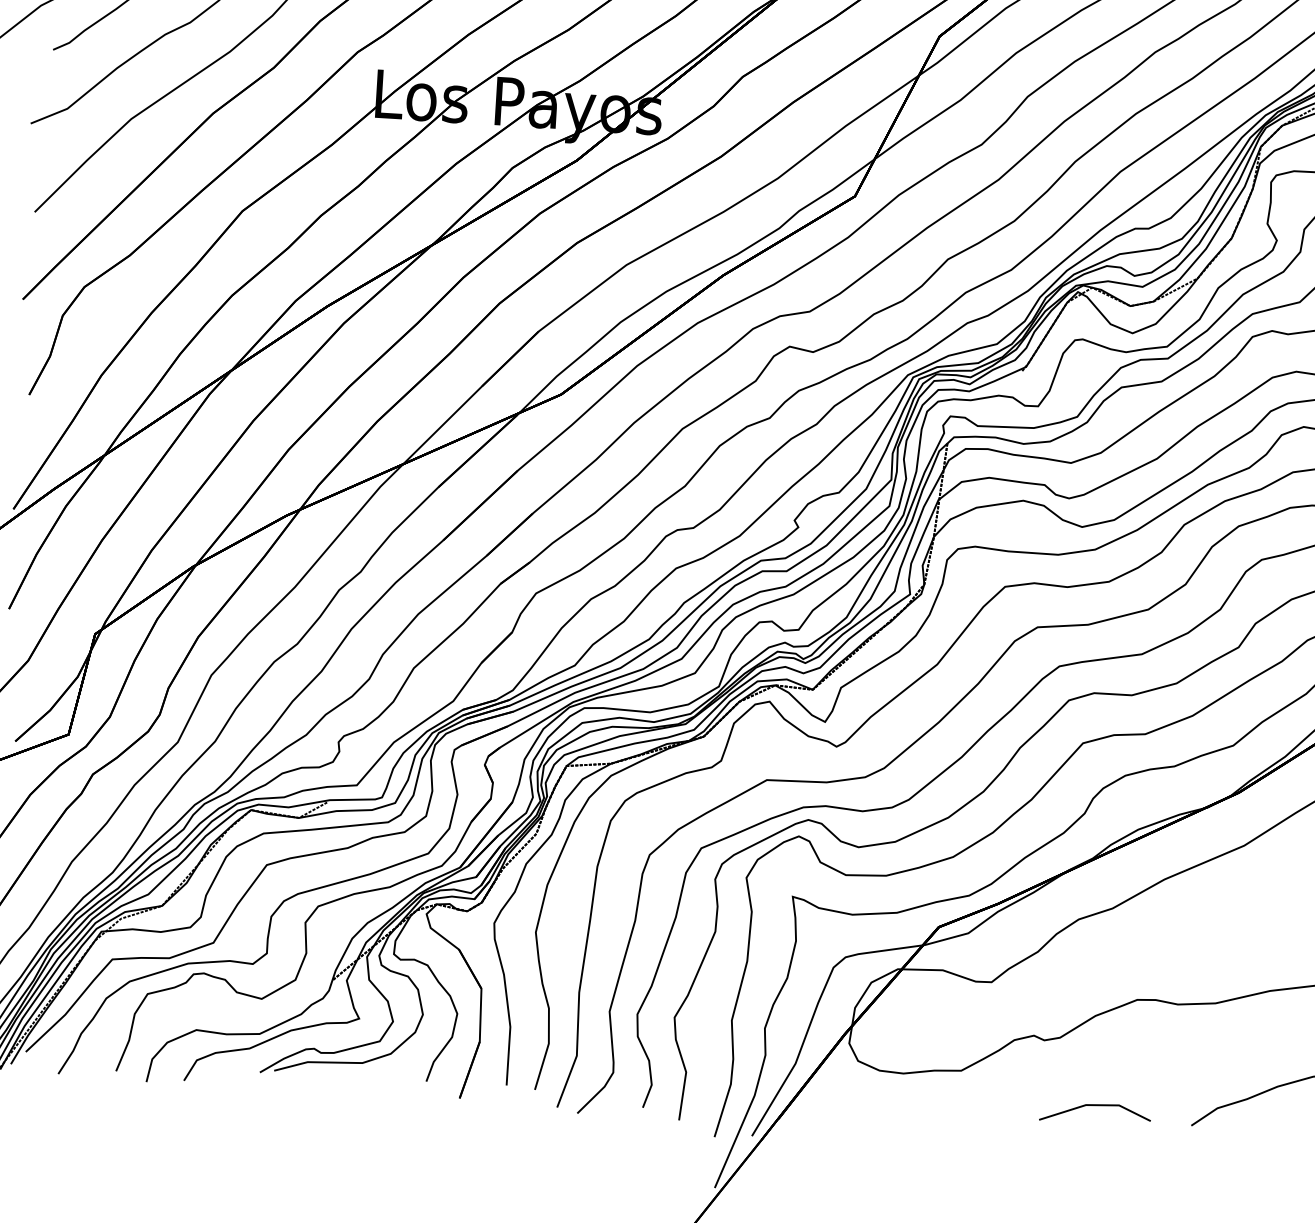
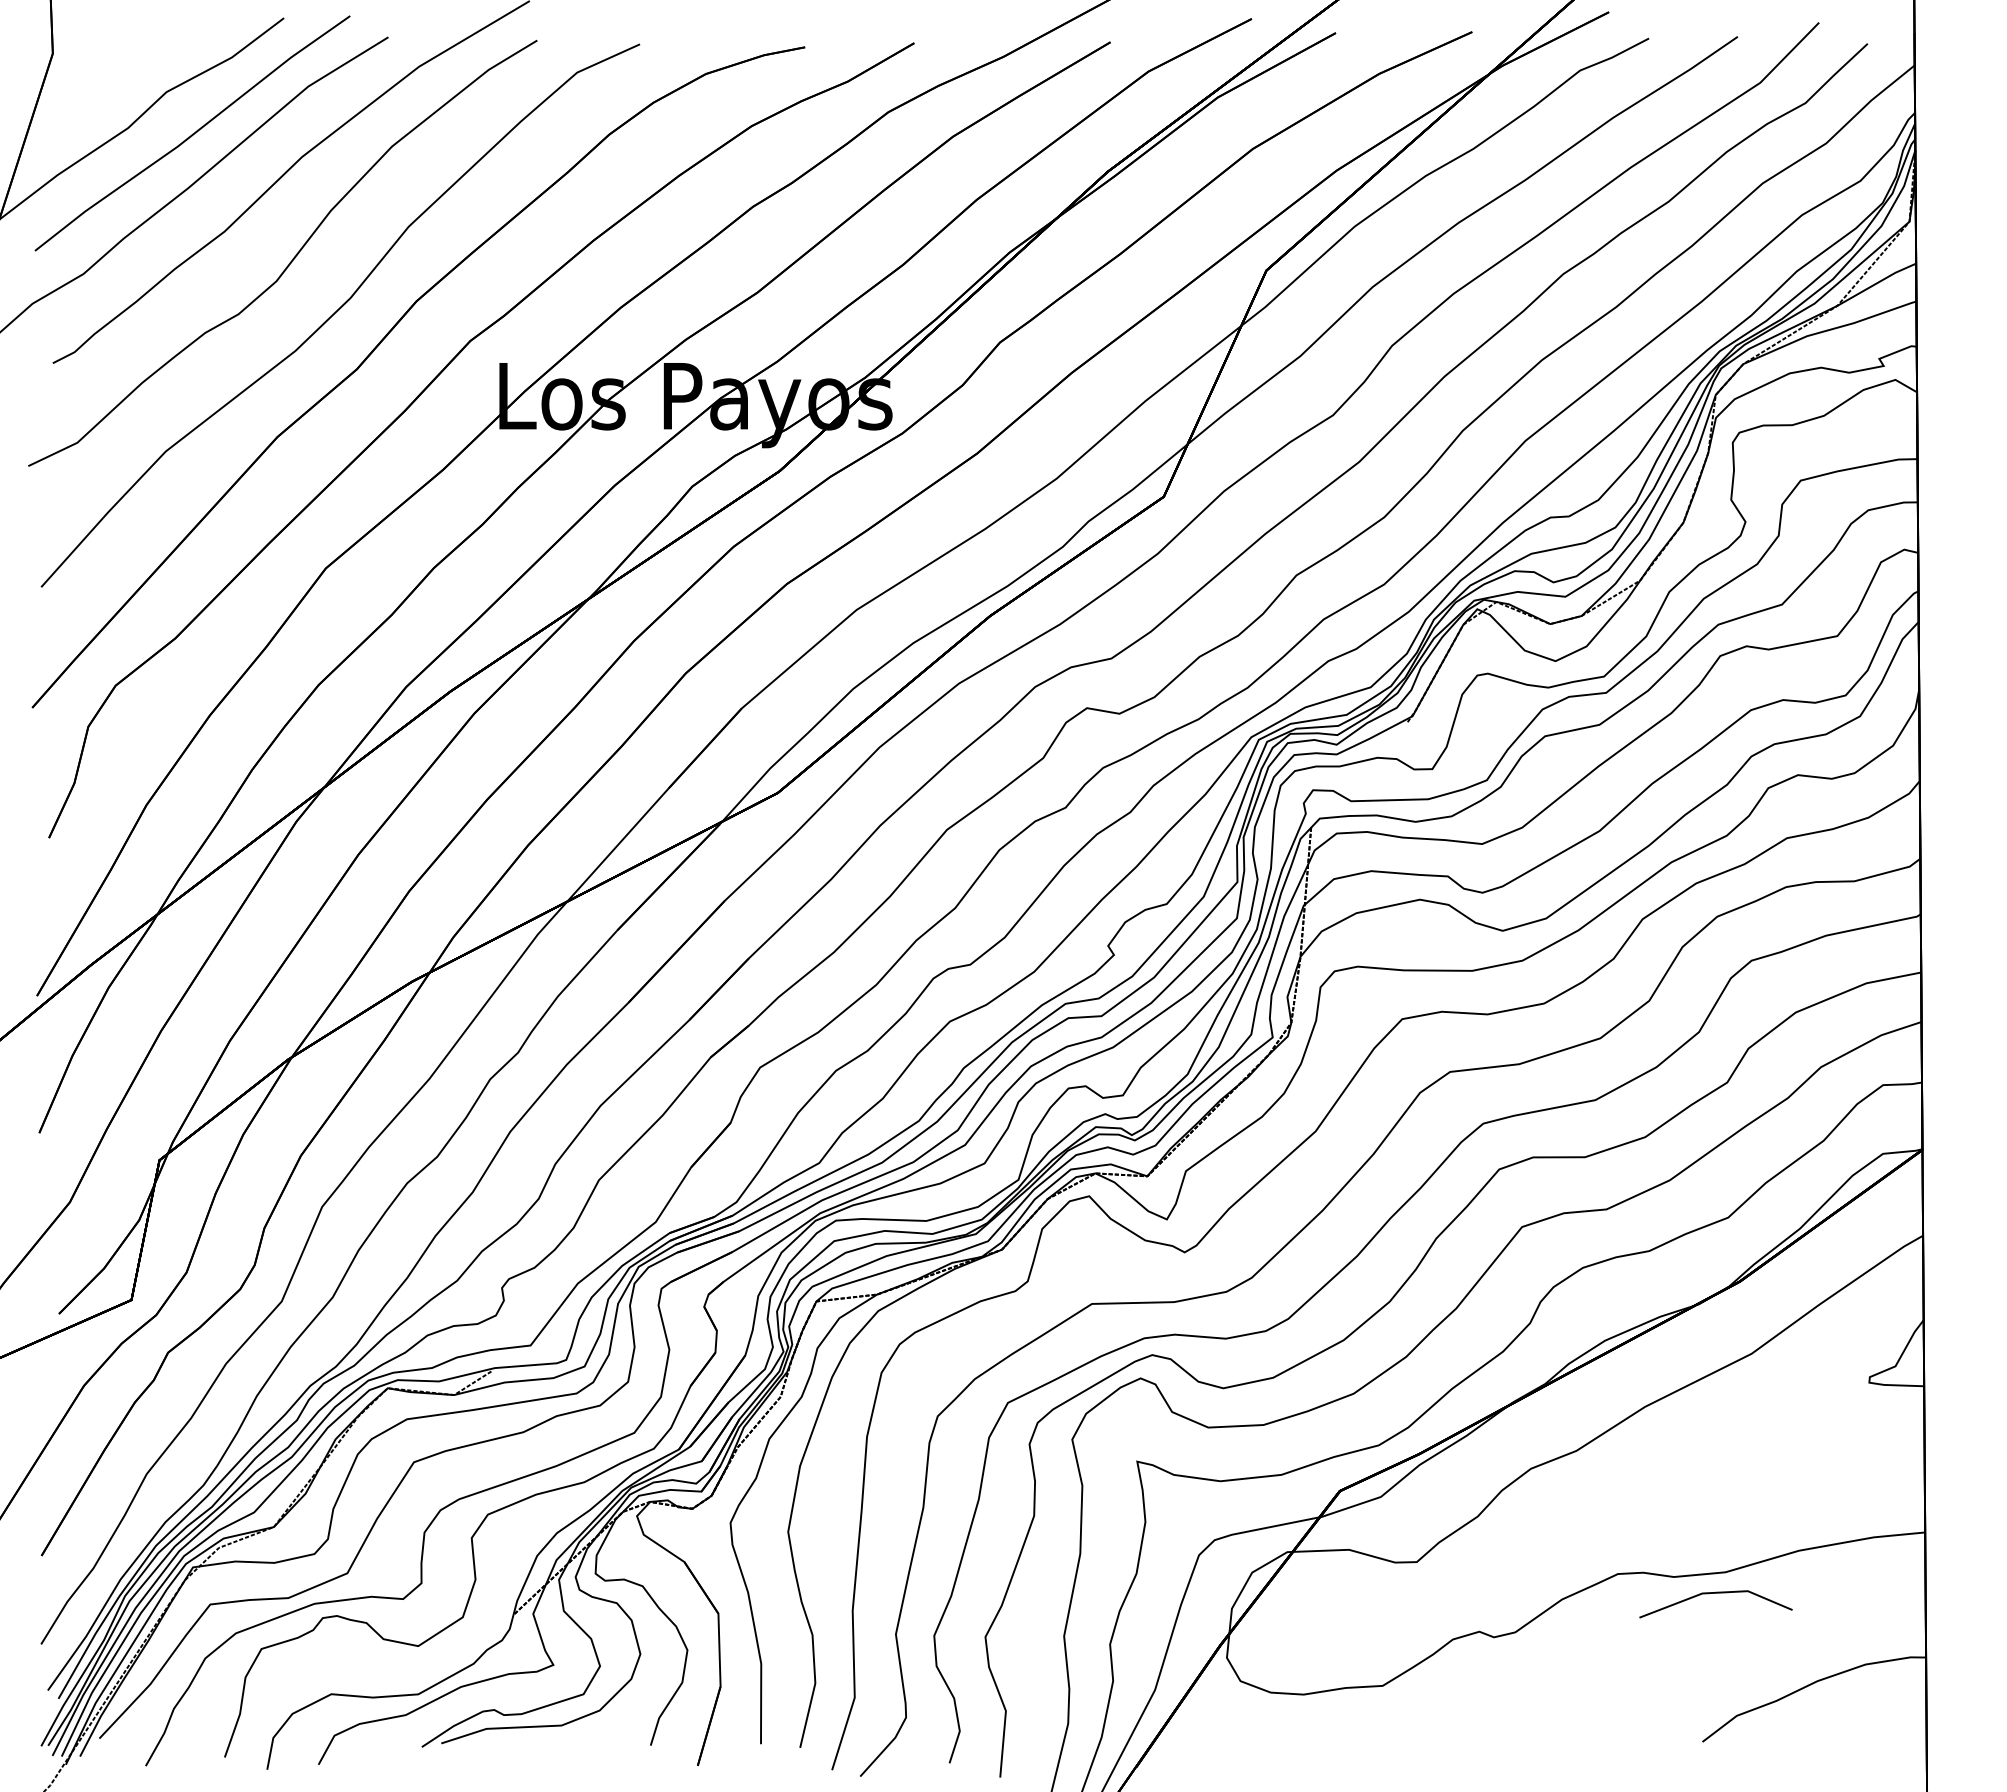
line: (1095, 1105) -> (1715, 1593), moved

